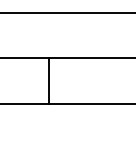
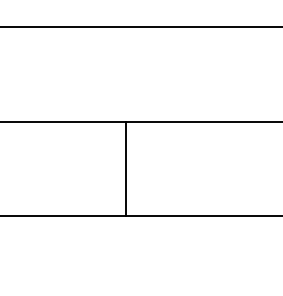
line: (48, 80) -> (125, 167), moved

